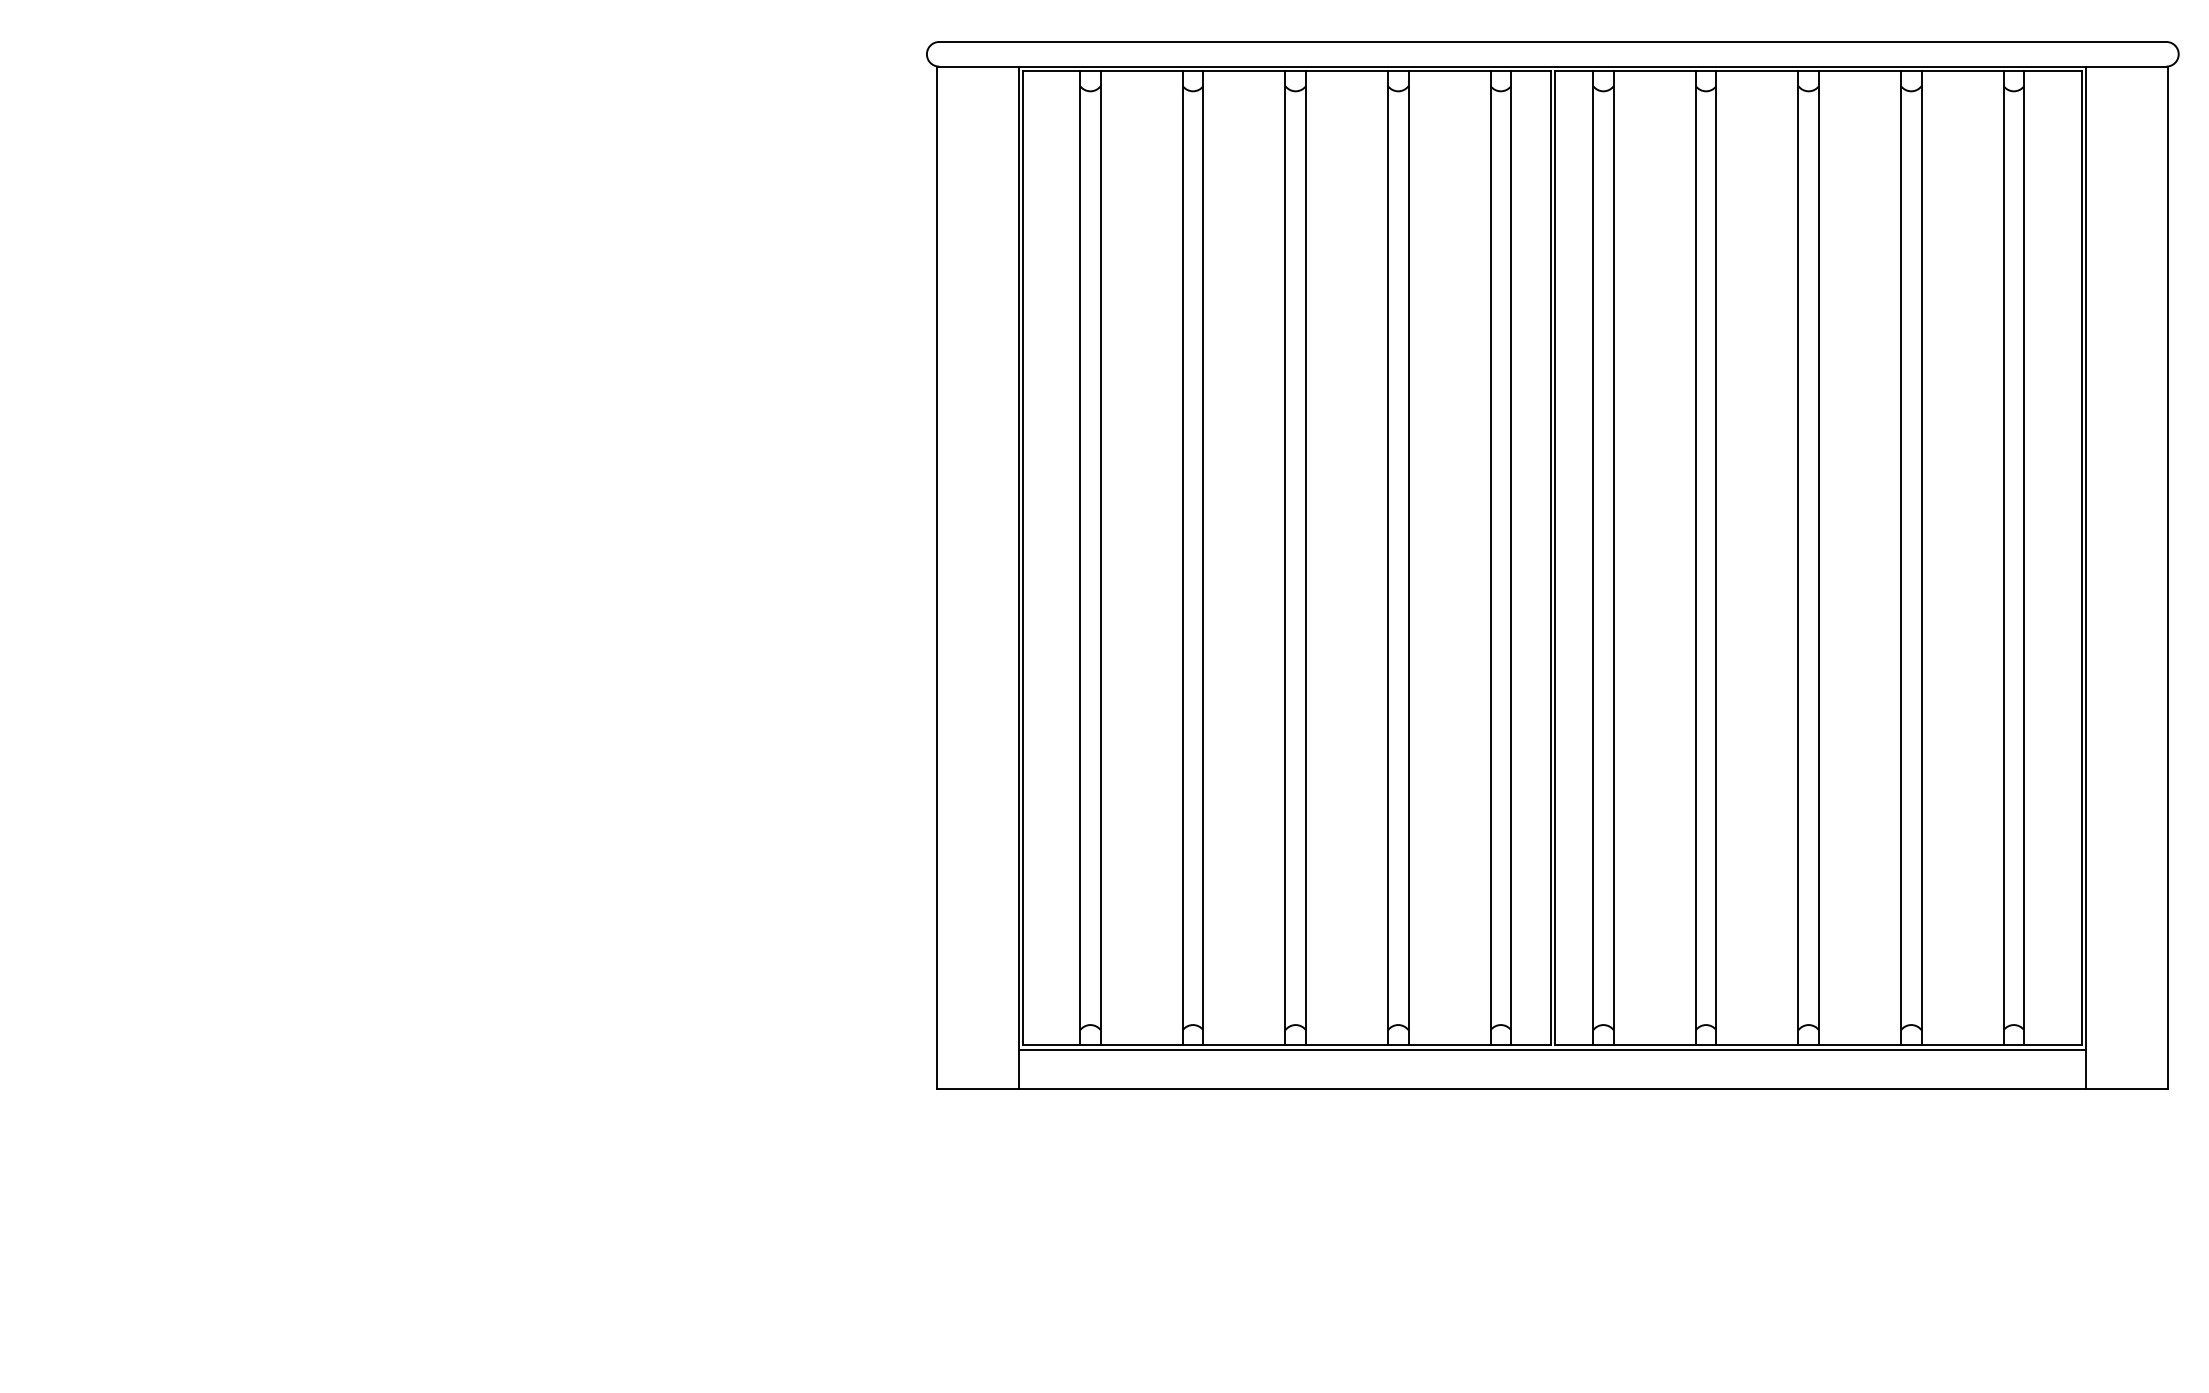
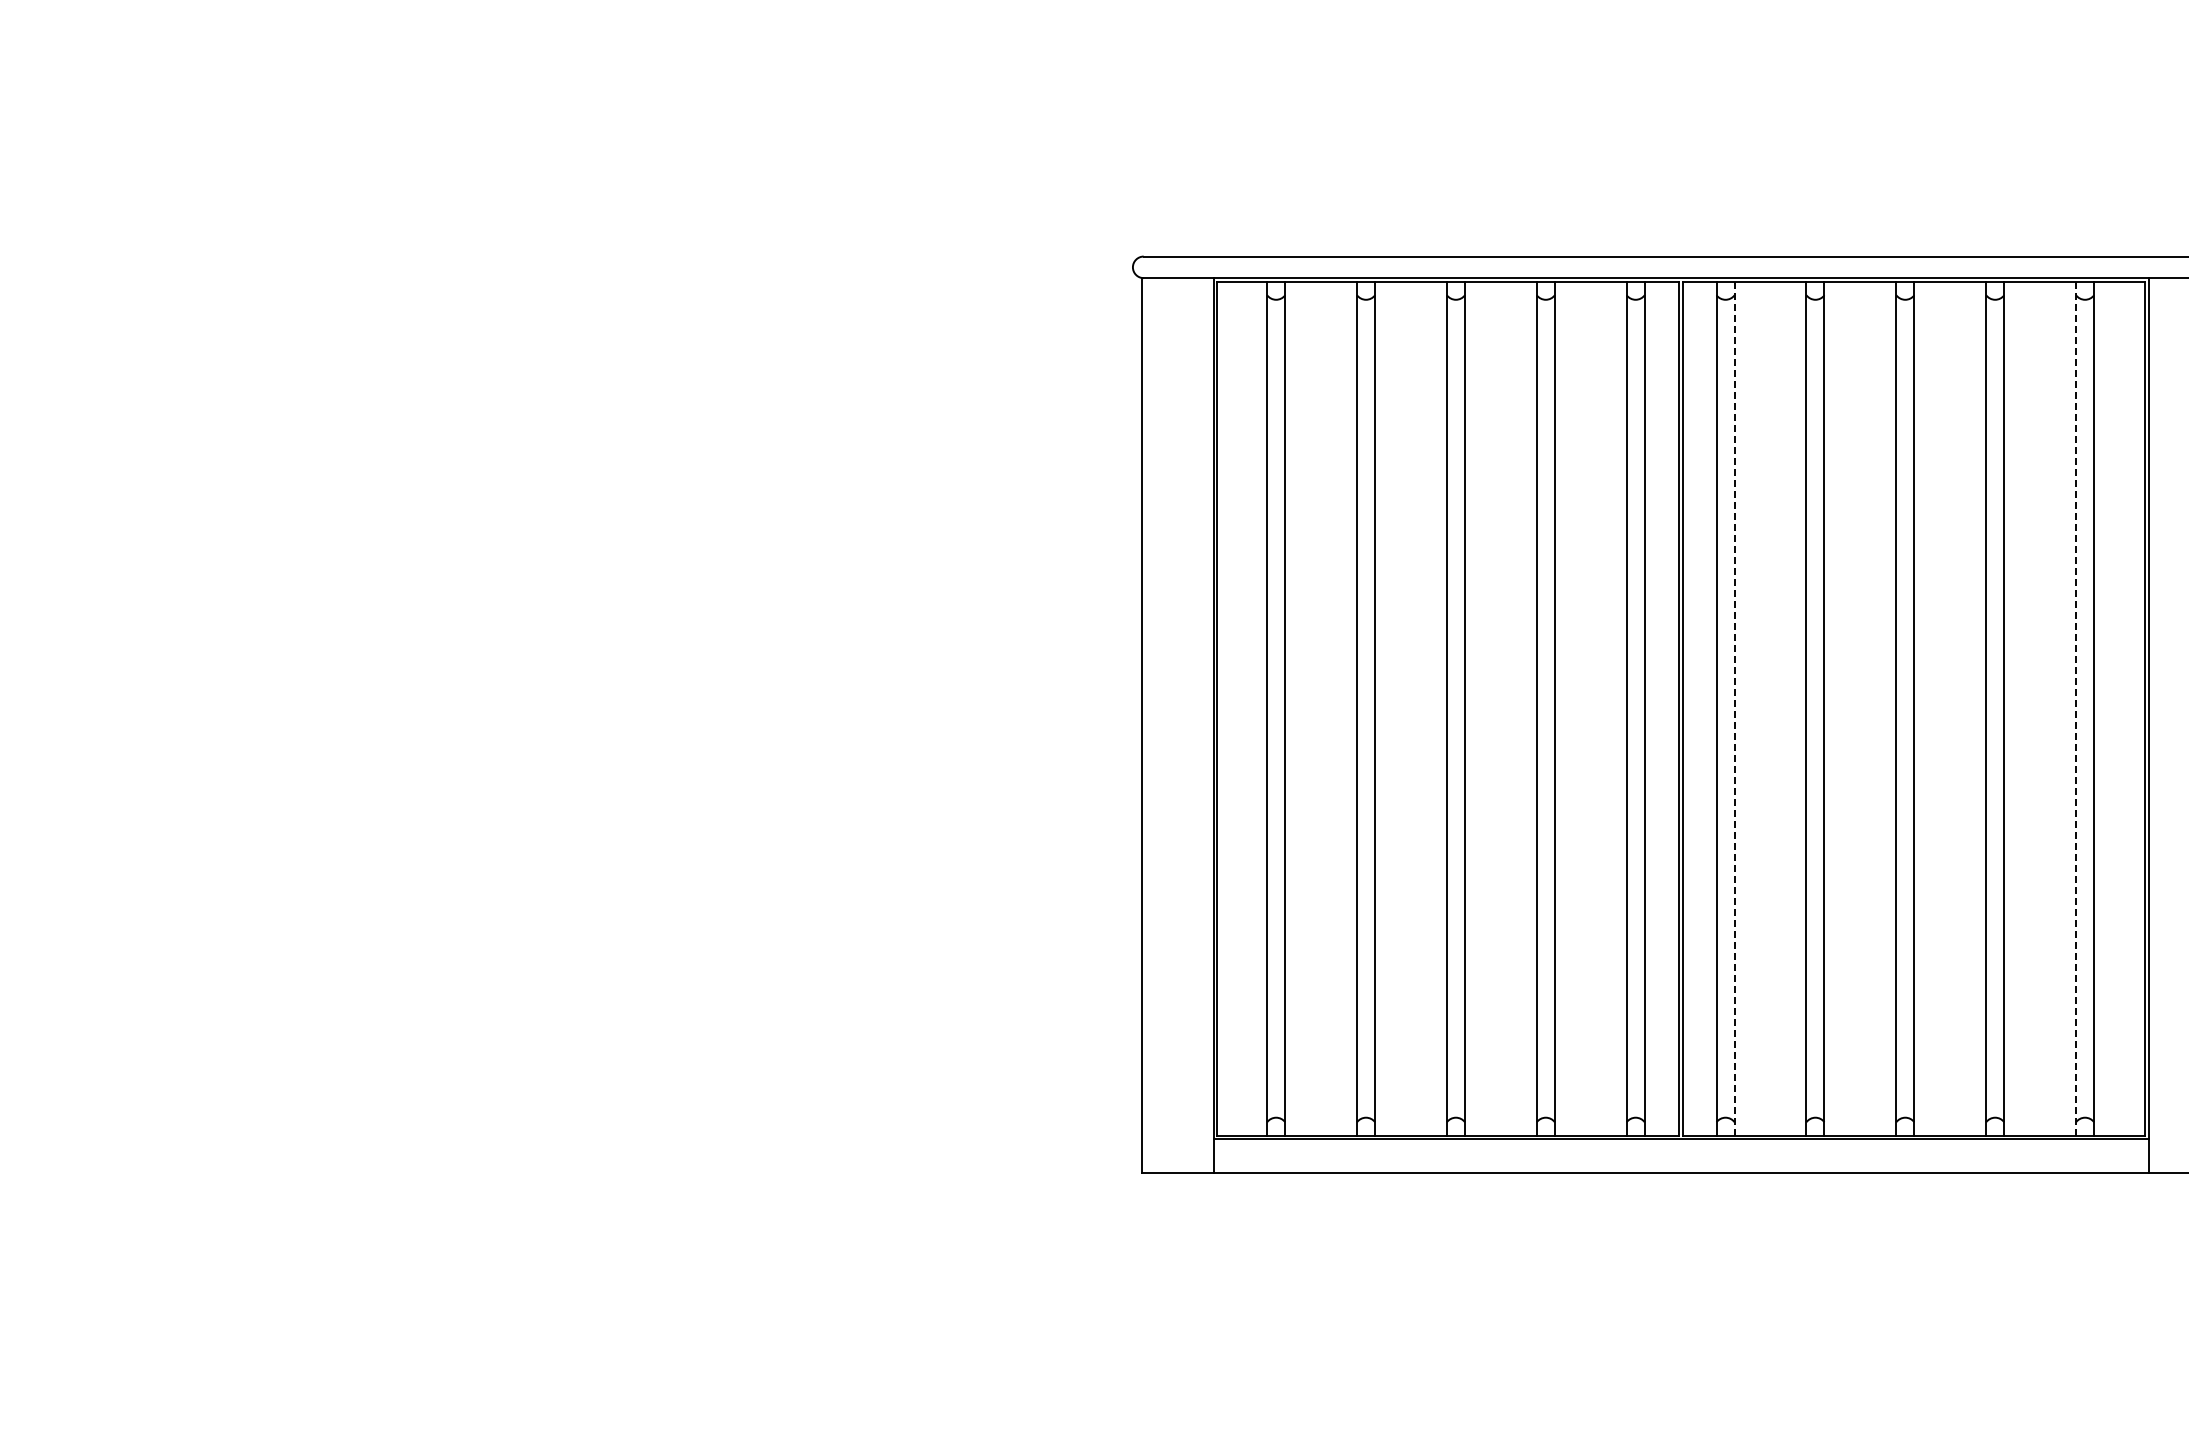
line: (1613, 557) -> (1734, 708), solid -> dashed
line: (2004, 557) -> (2076, 708), solid -> dashed

